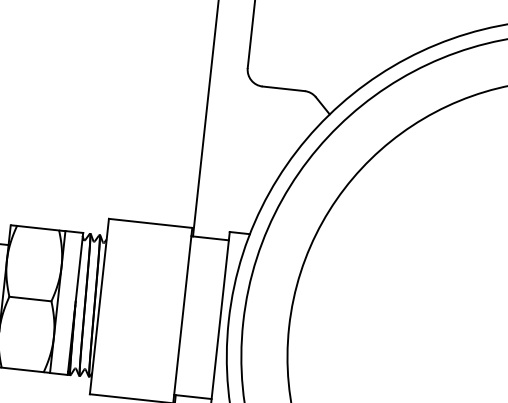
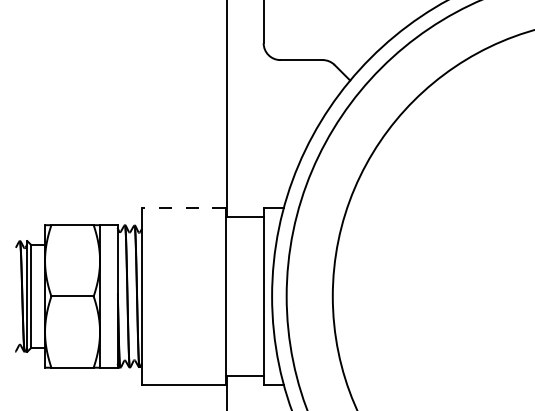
line: (150, 223) -> (183, 208), solid -> dashed

